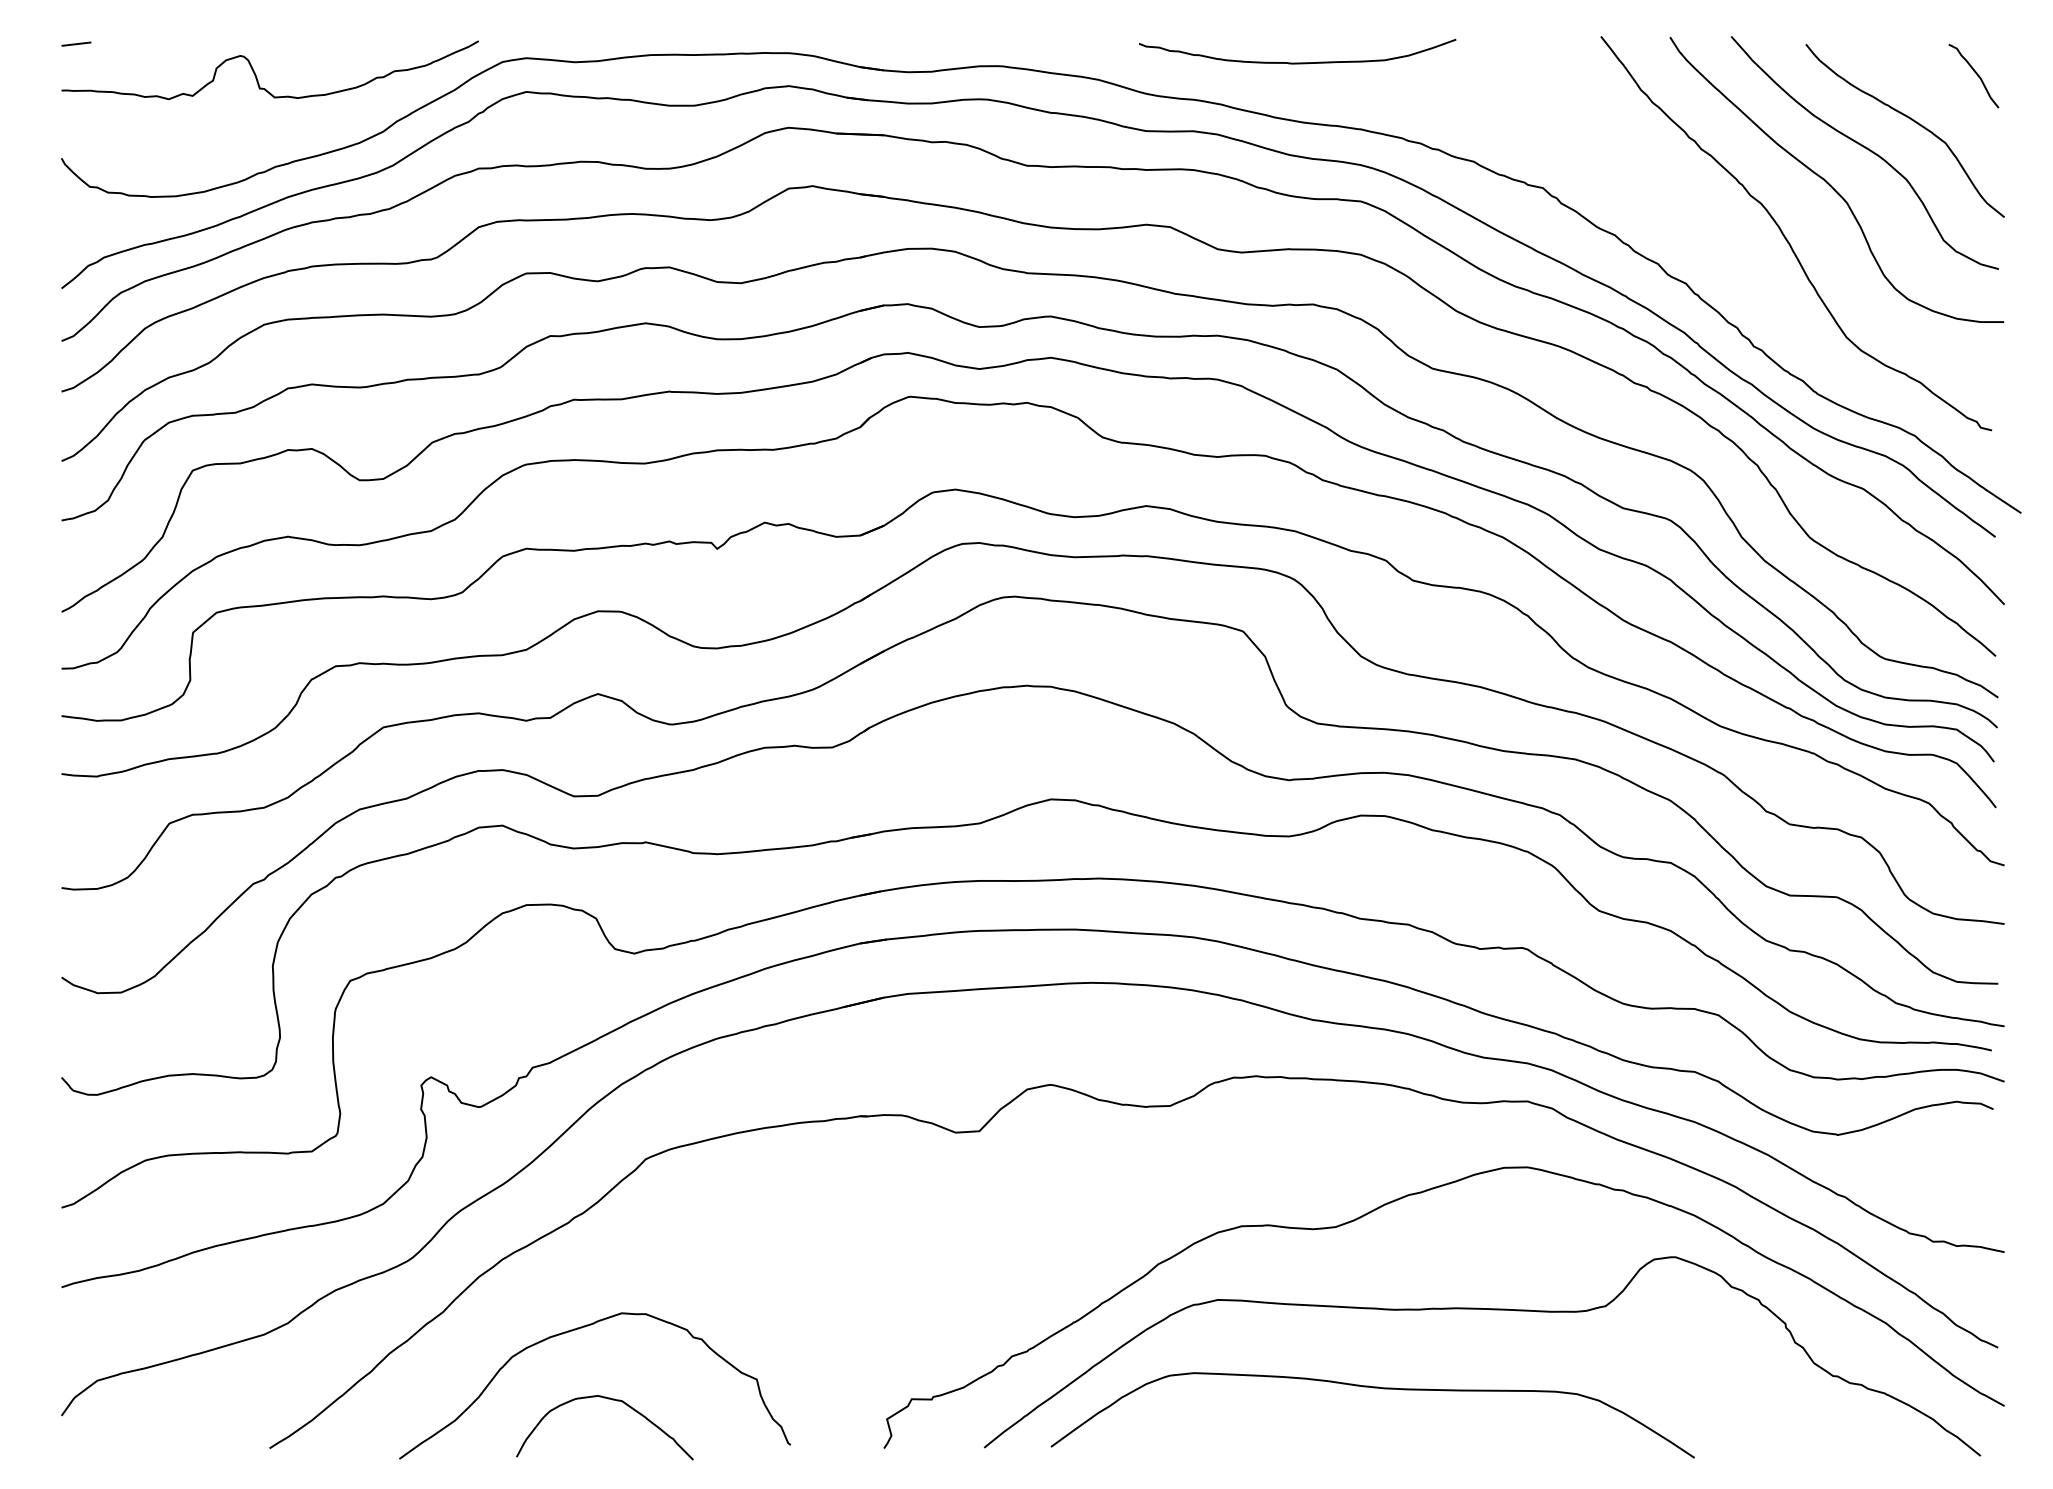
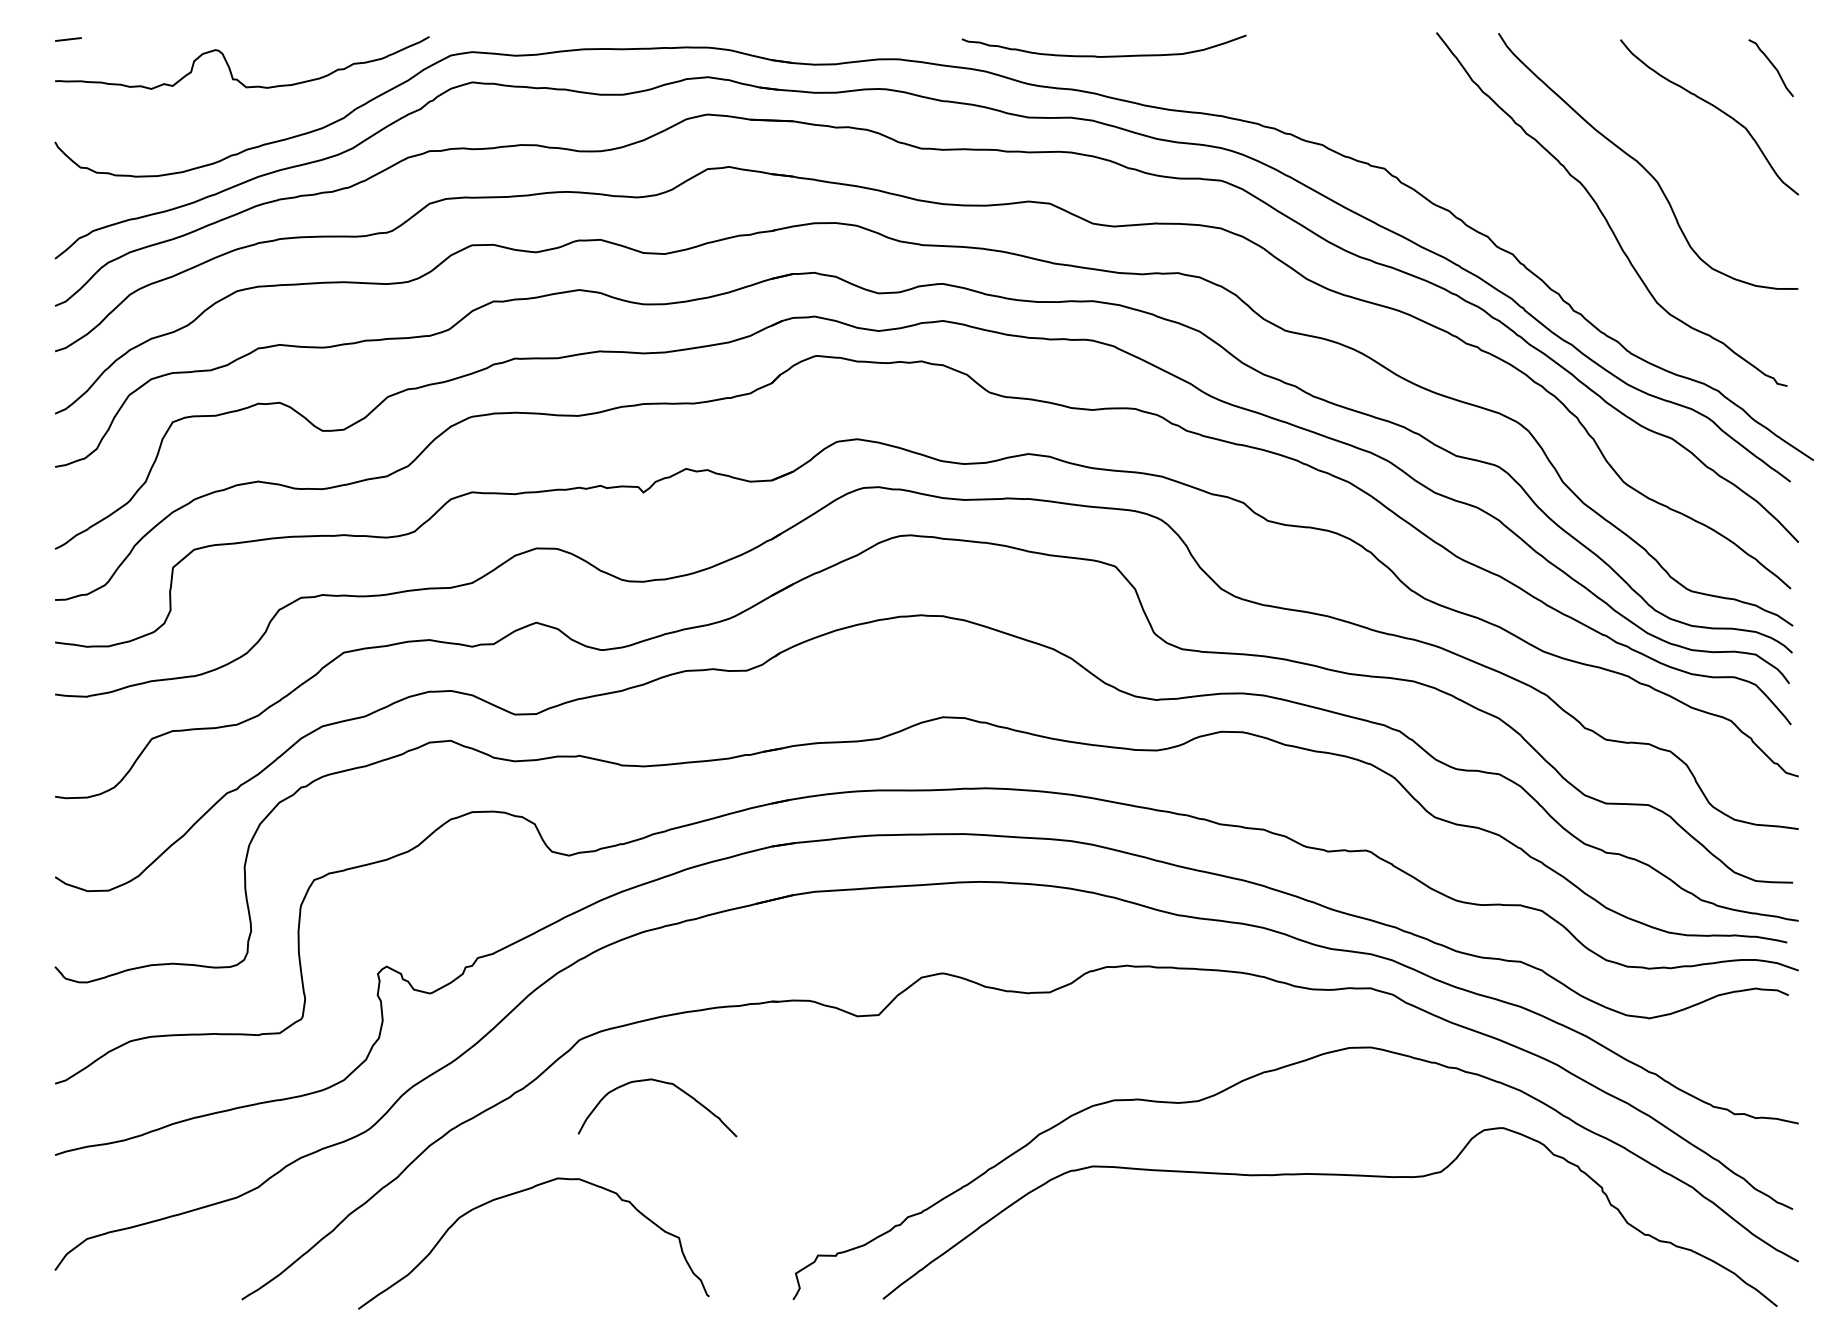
curve: (1297, 62) -> (1104, 55), moved
curve: (1866, 149) -> (1674, 134), removed
curve: (1373, 1388) -> (1232, 1245), removed
curve: (612, 1400) -> (664, 1083), moved

